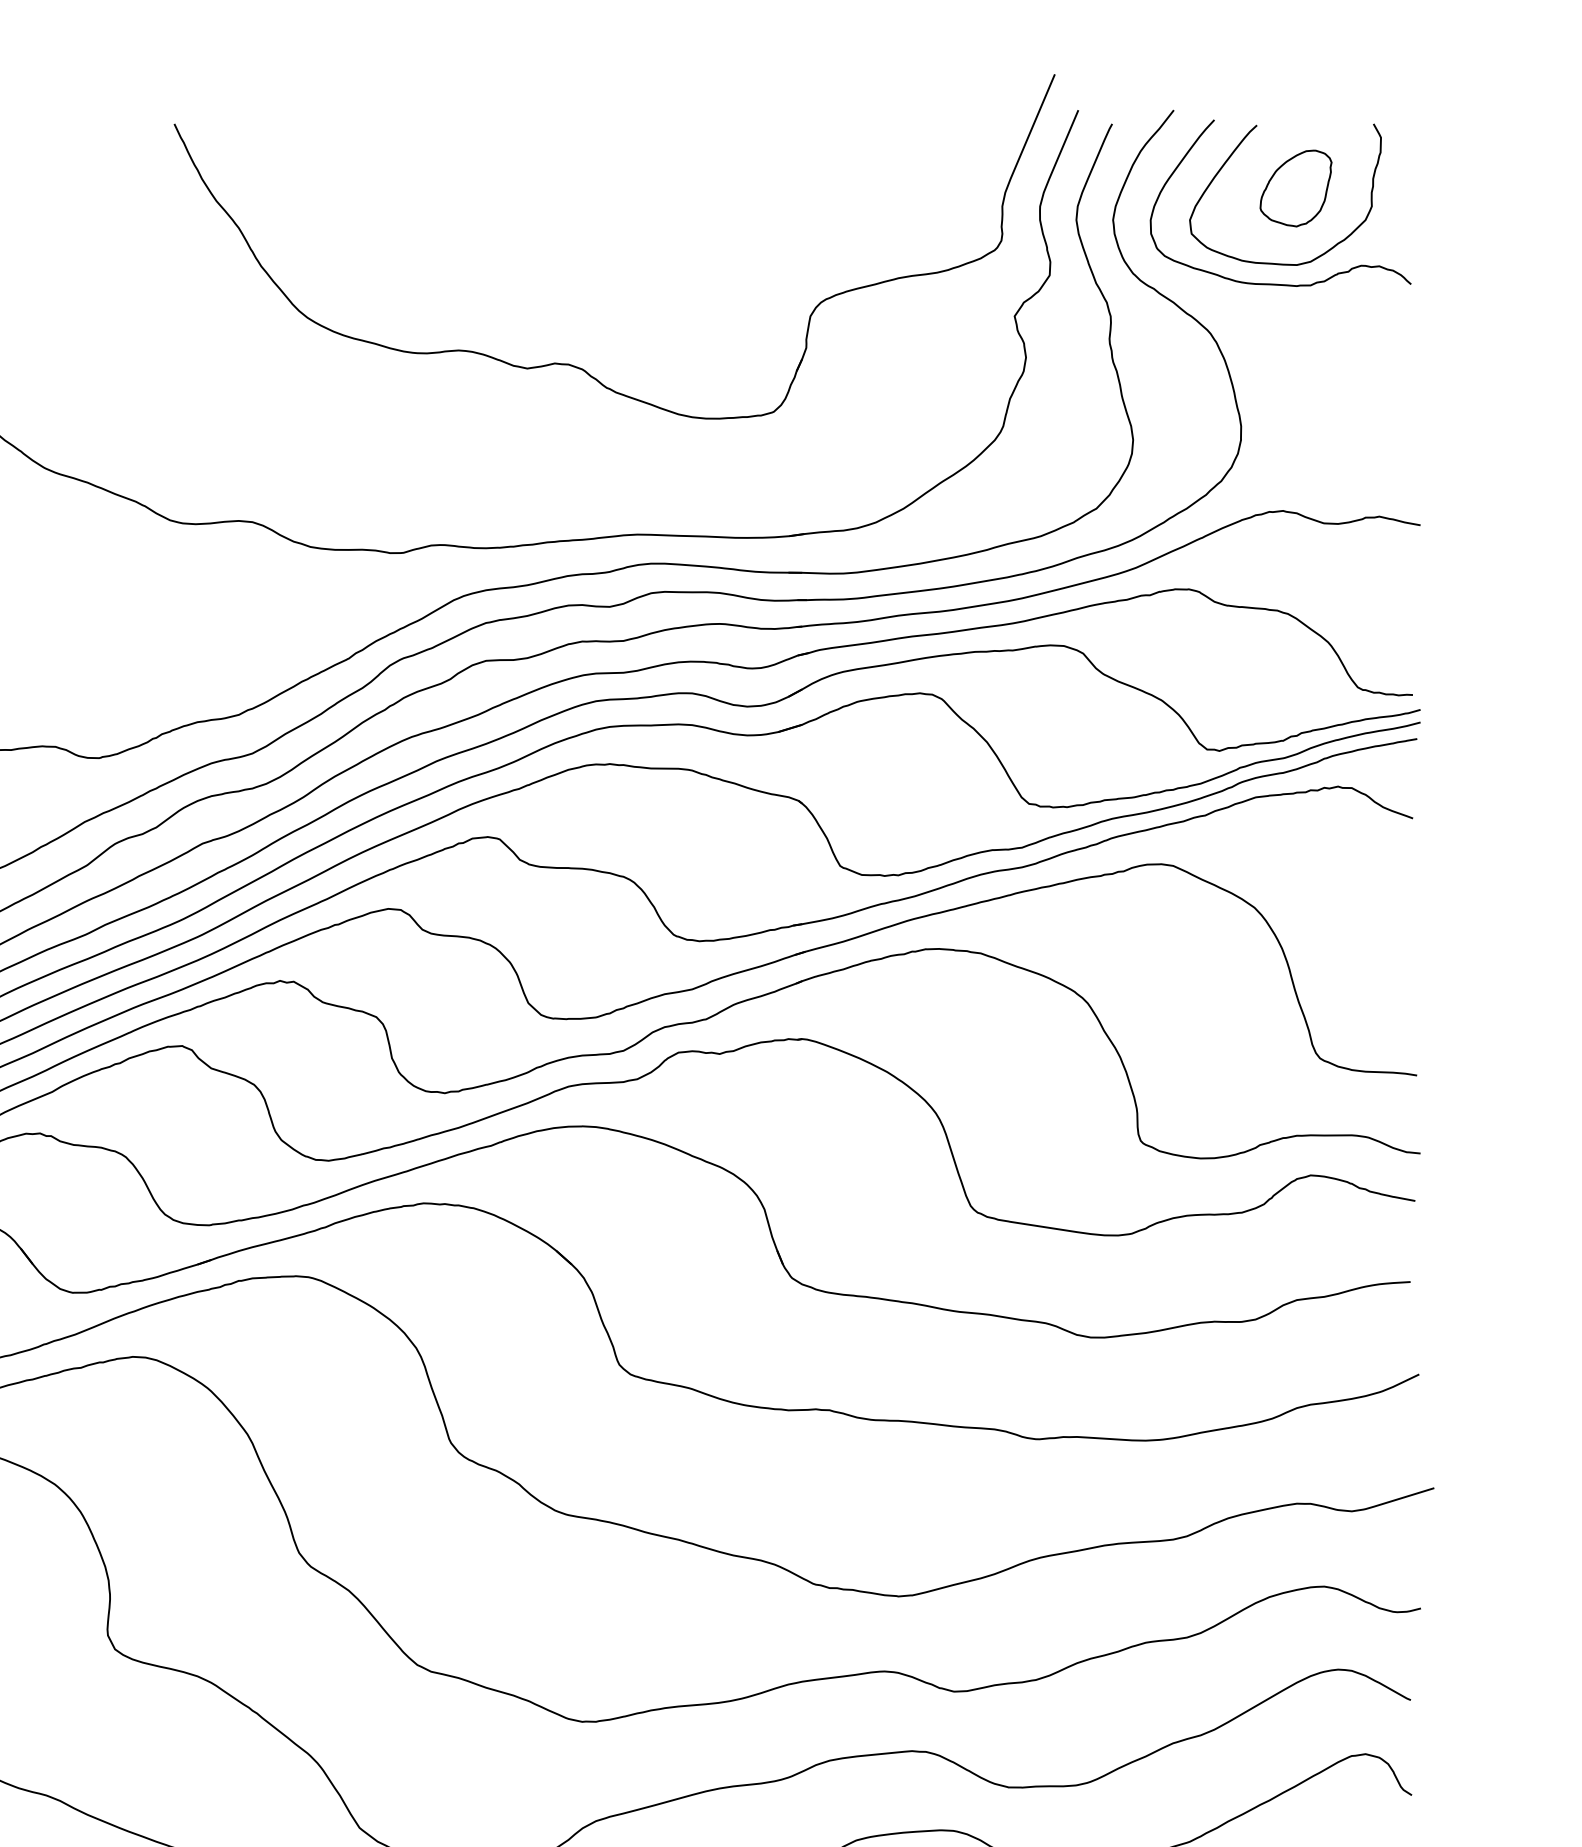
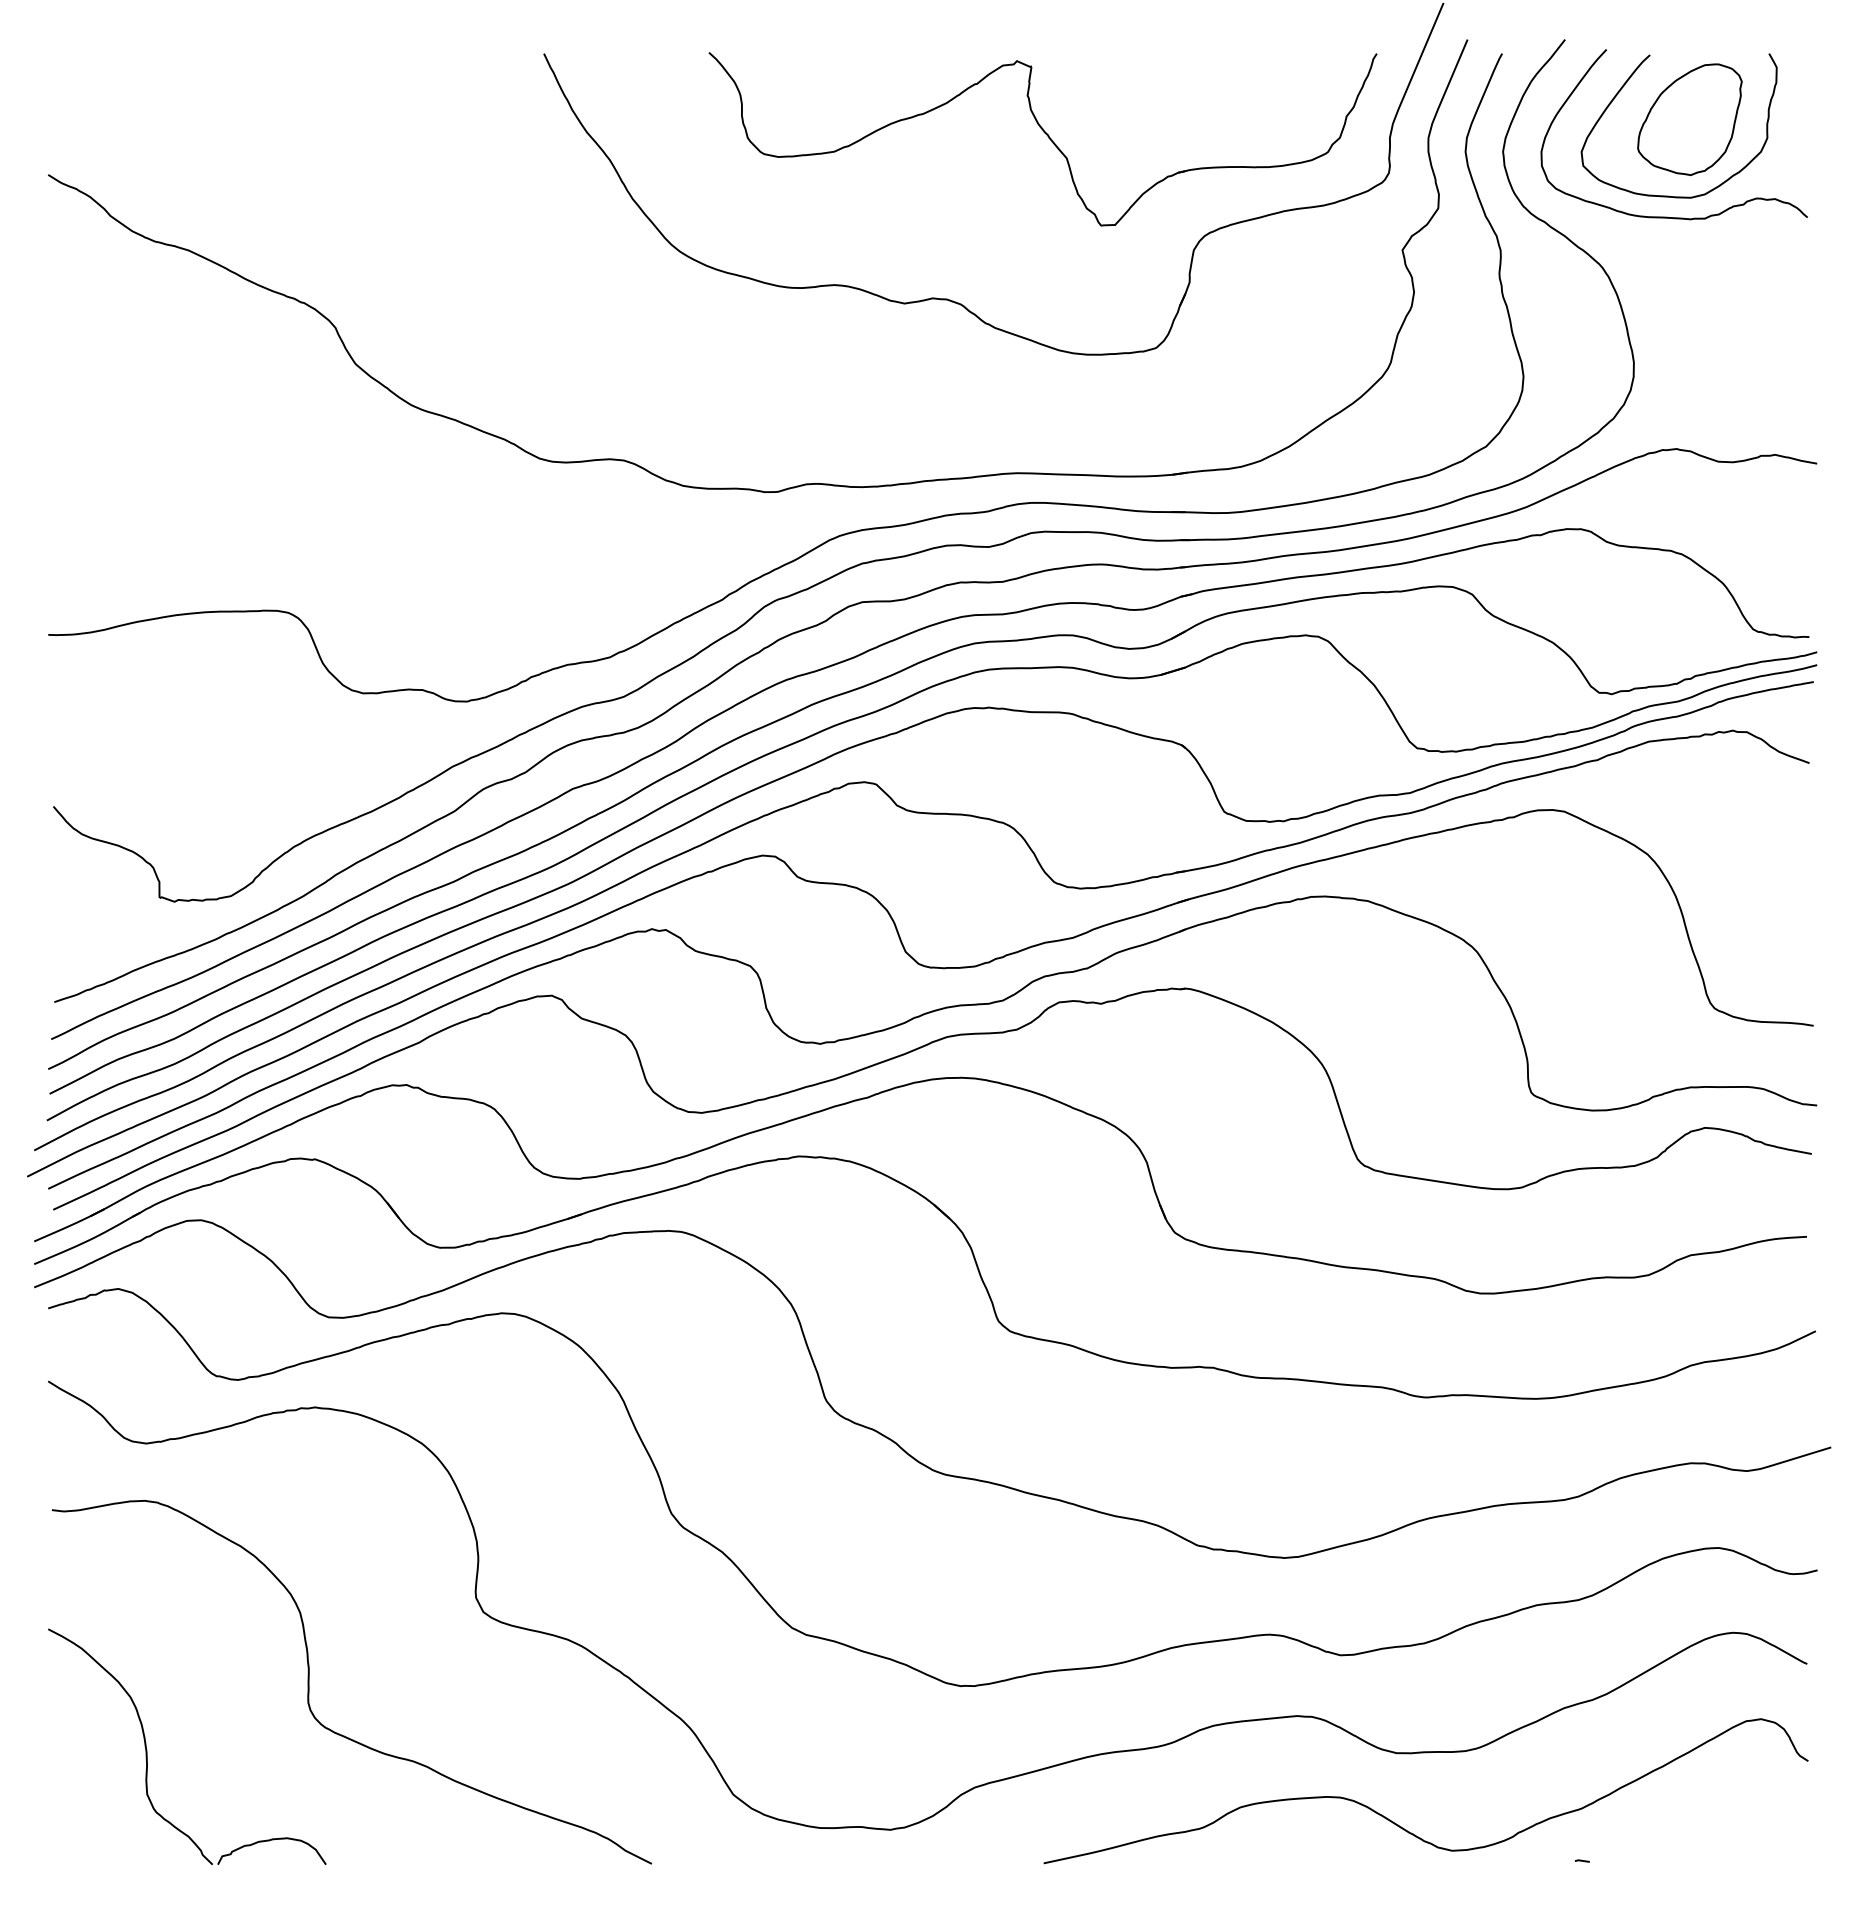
part: (1295, 188) -> (1689, 119), size x1.43
part: (662, 207) -> (1042, 139), added

